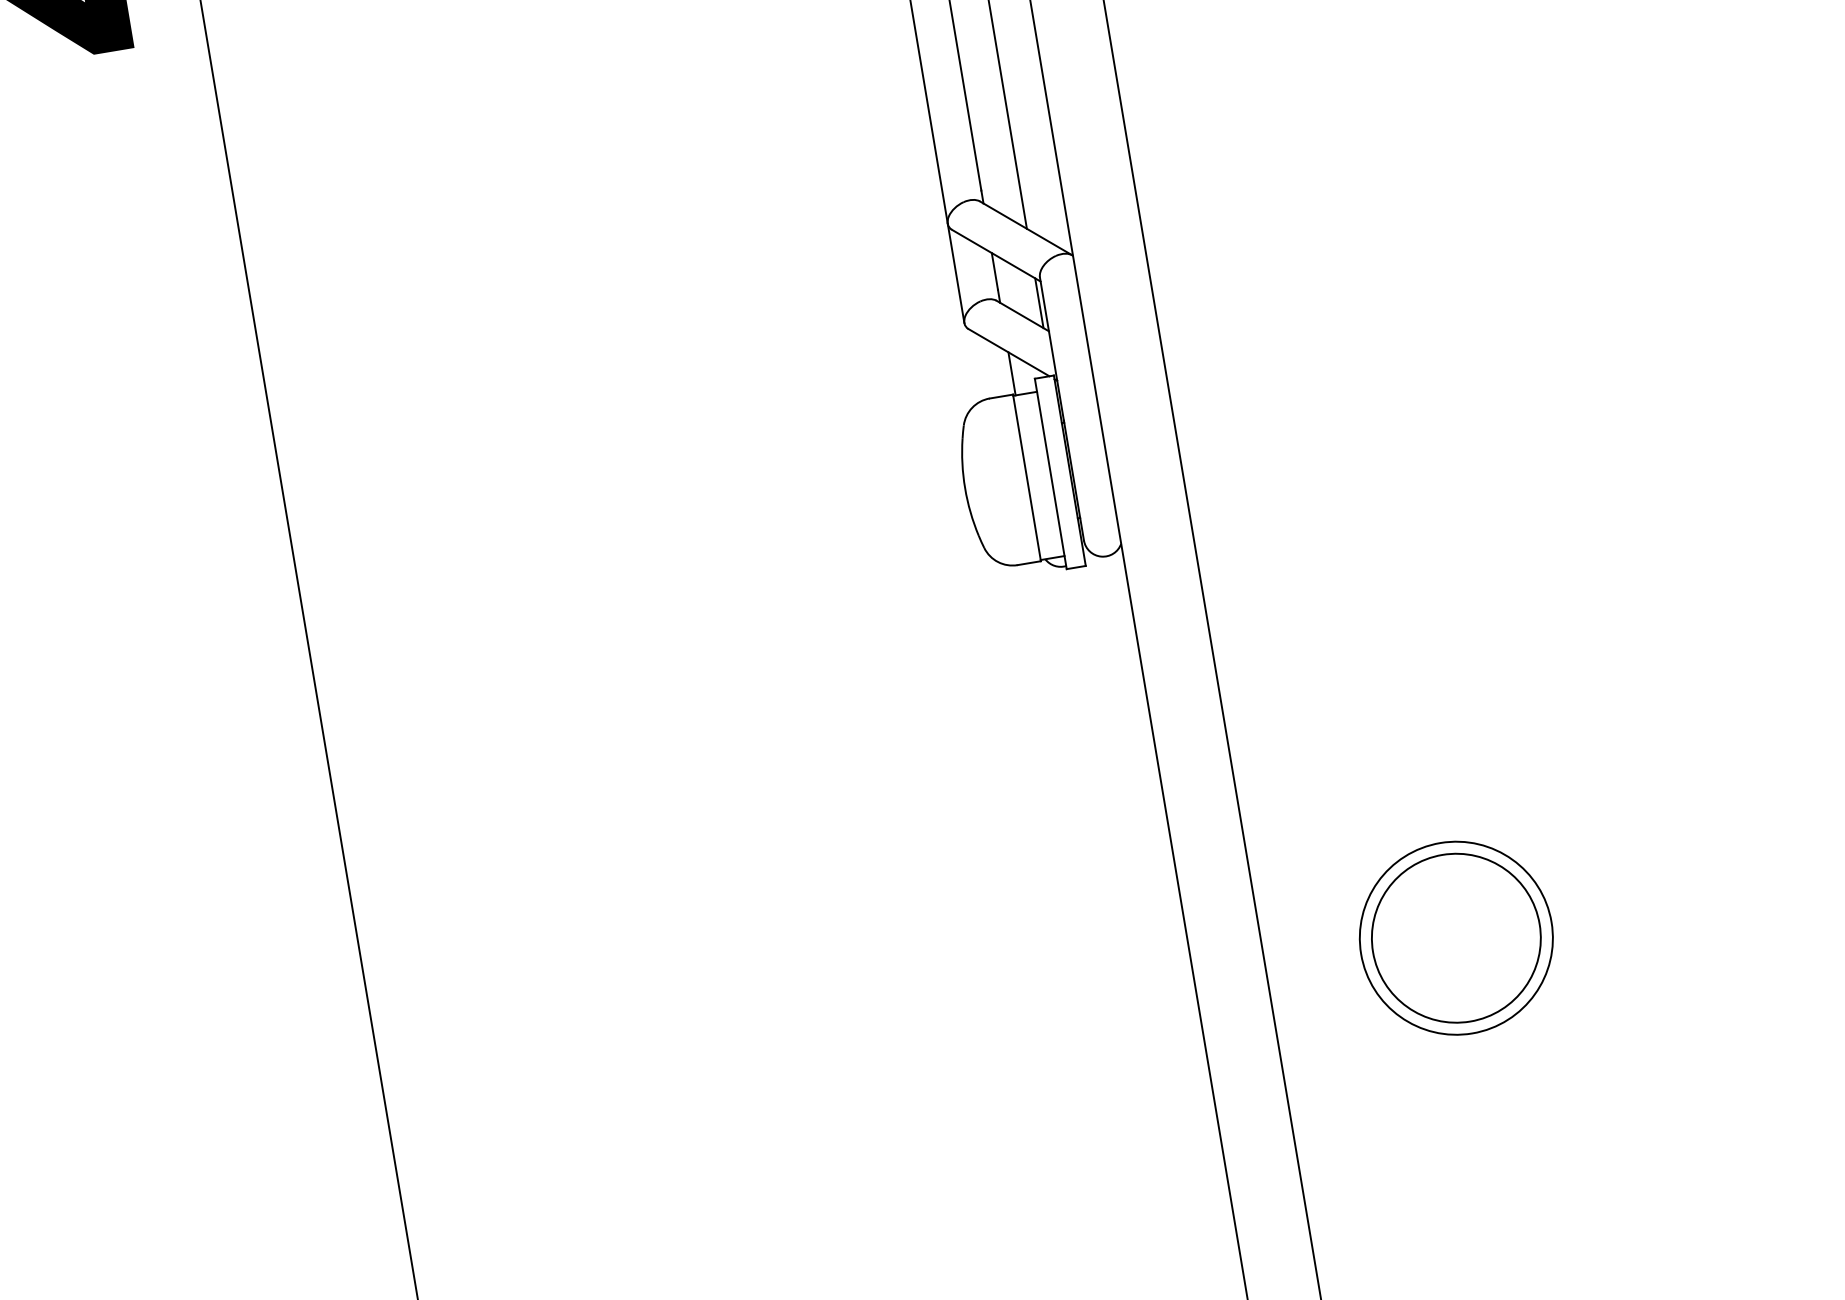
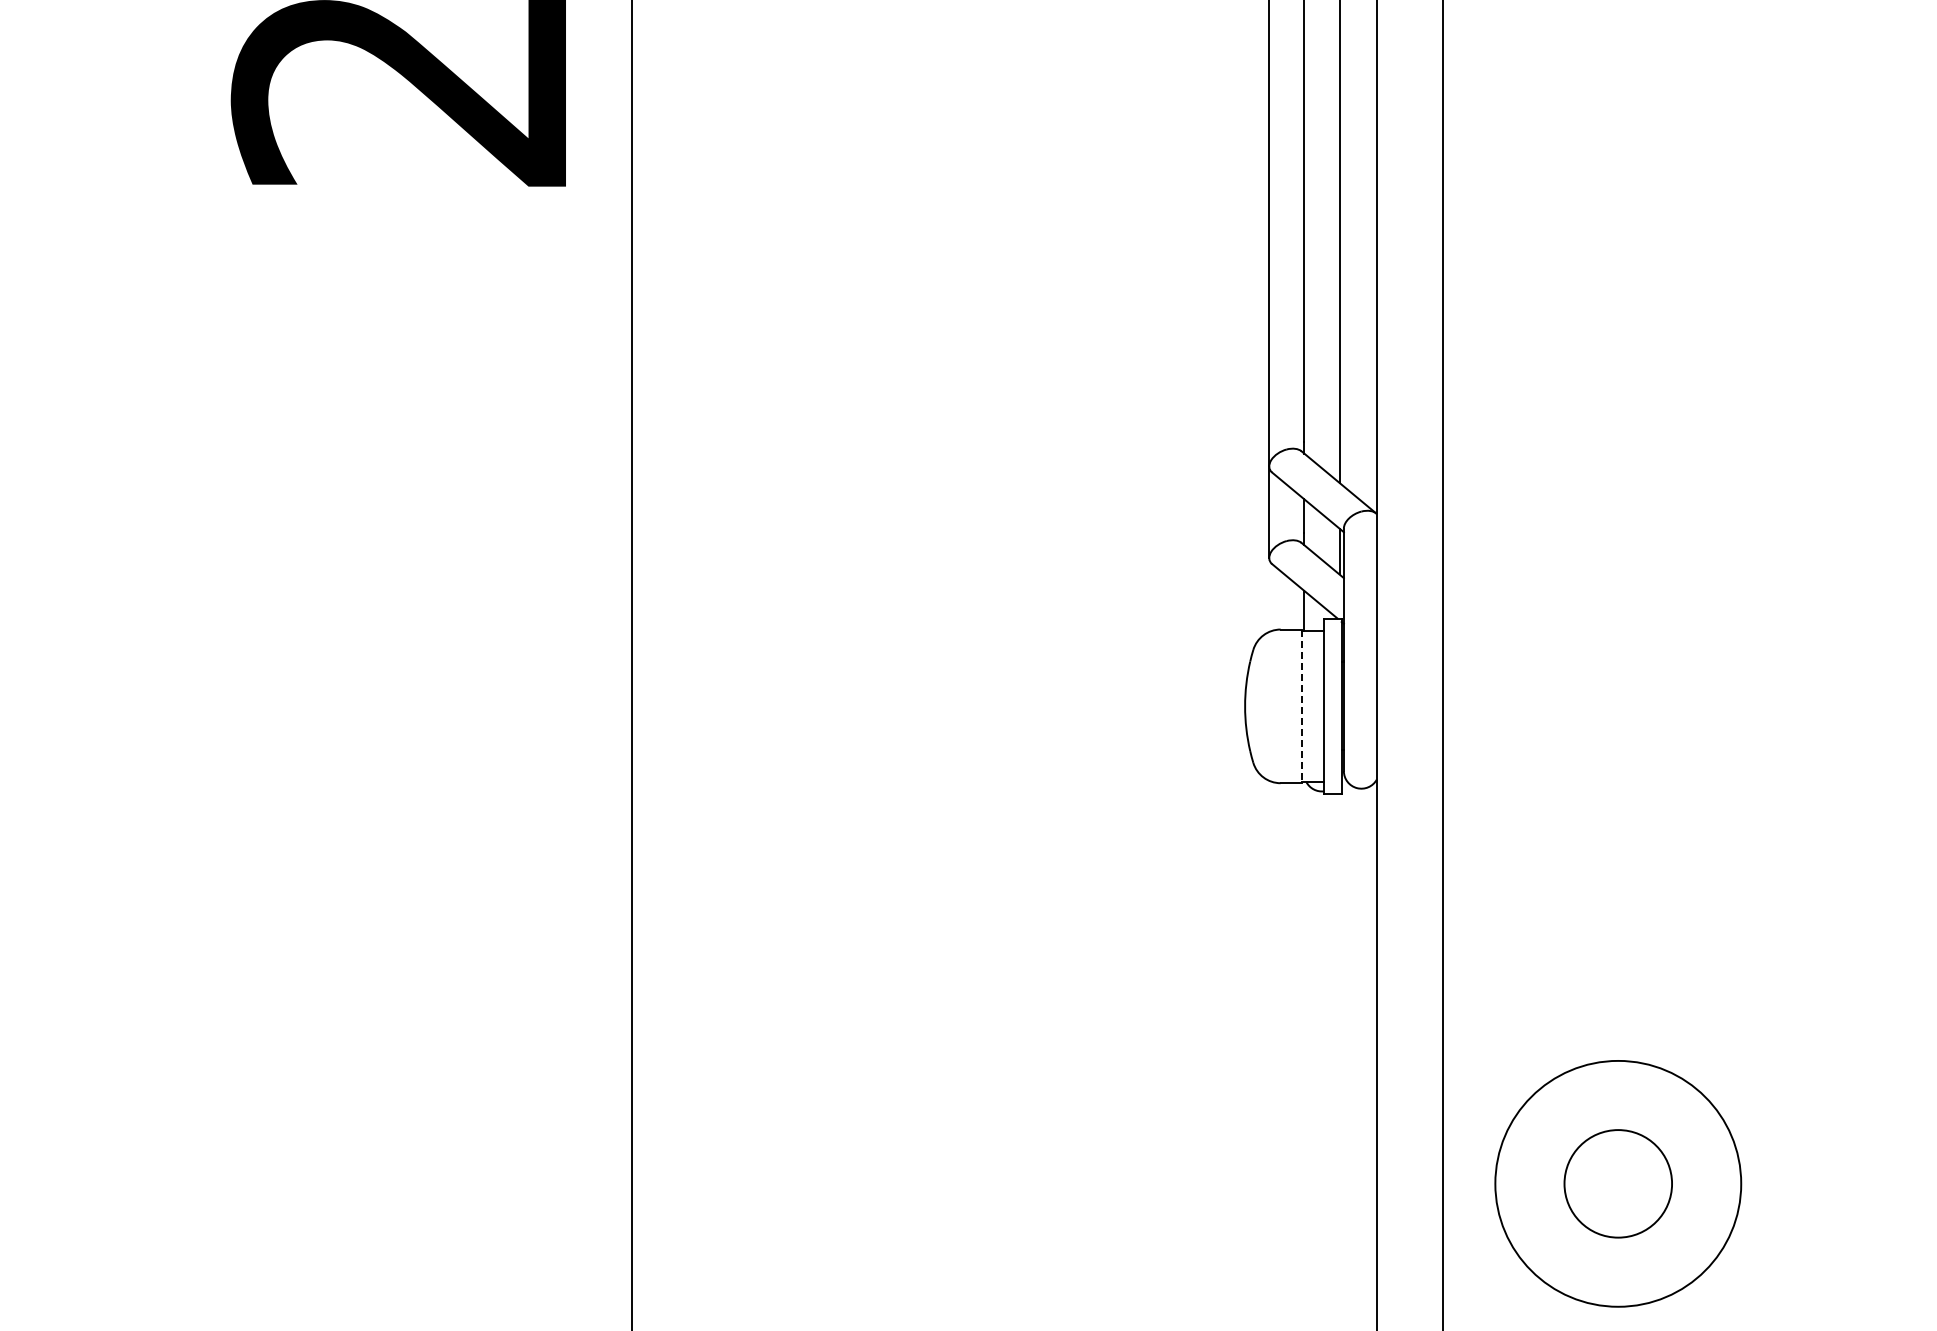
line: (1027, 477) -> (1302, 706), solid -> dashed
circle: (1456, 937) -> (1618, 1183), size x0.7
circle: (1456, 937) -> (1618, 1183), size x1.4

